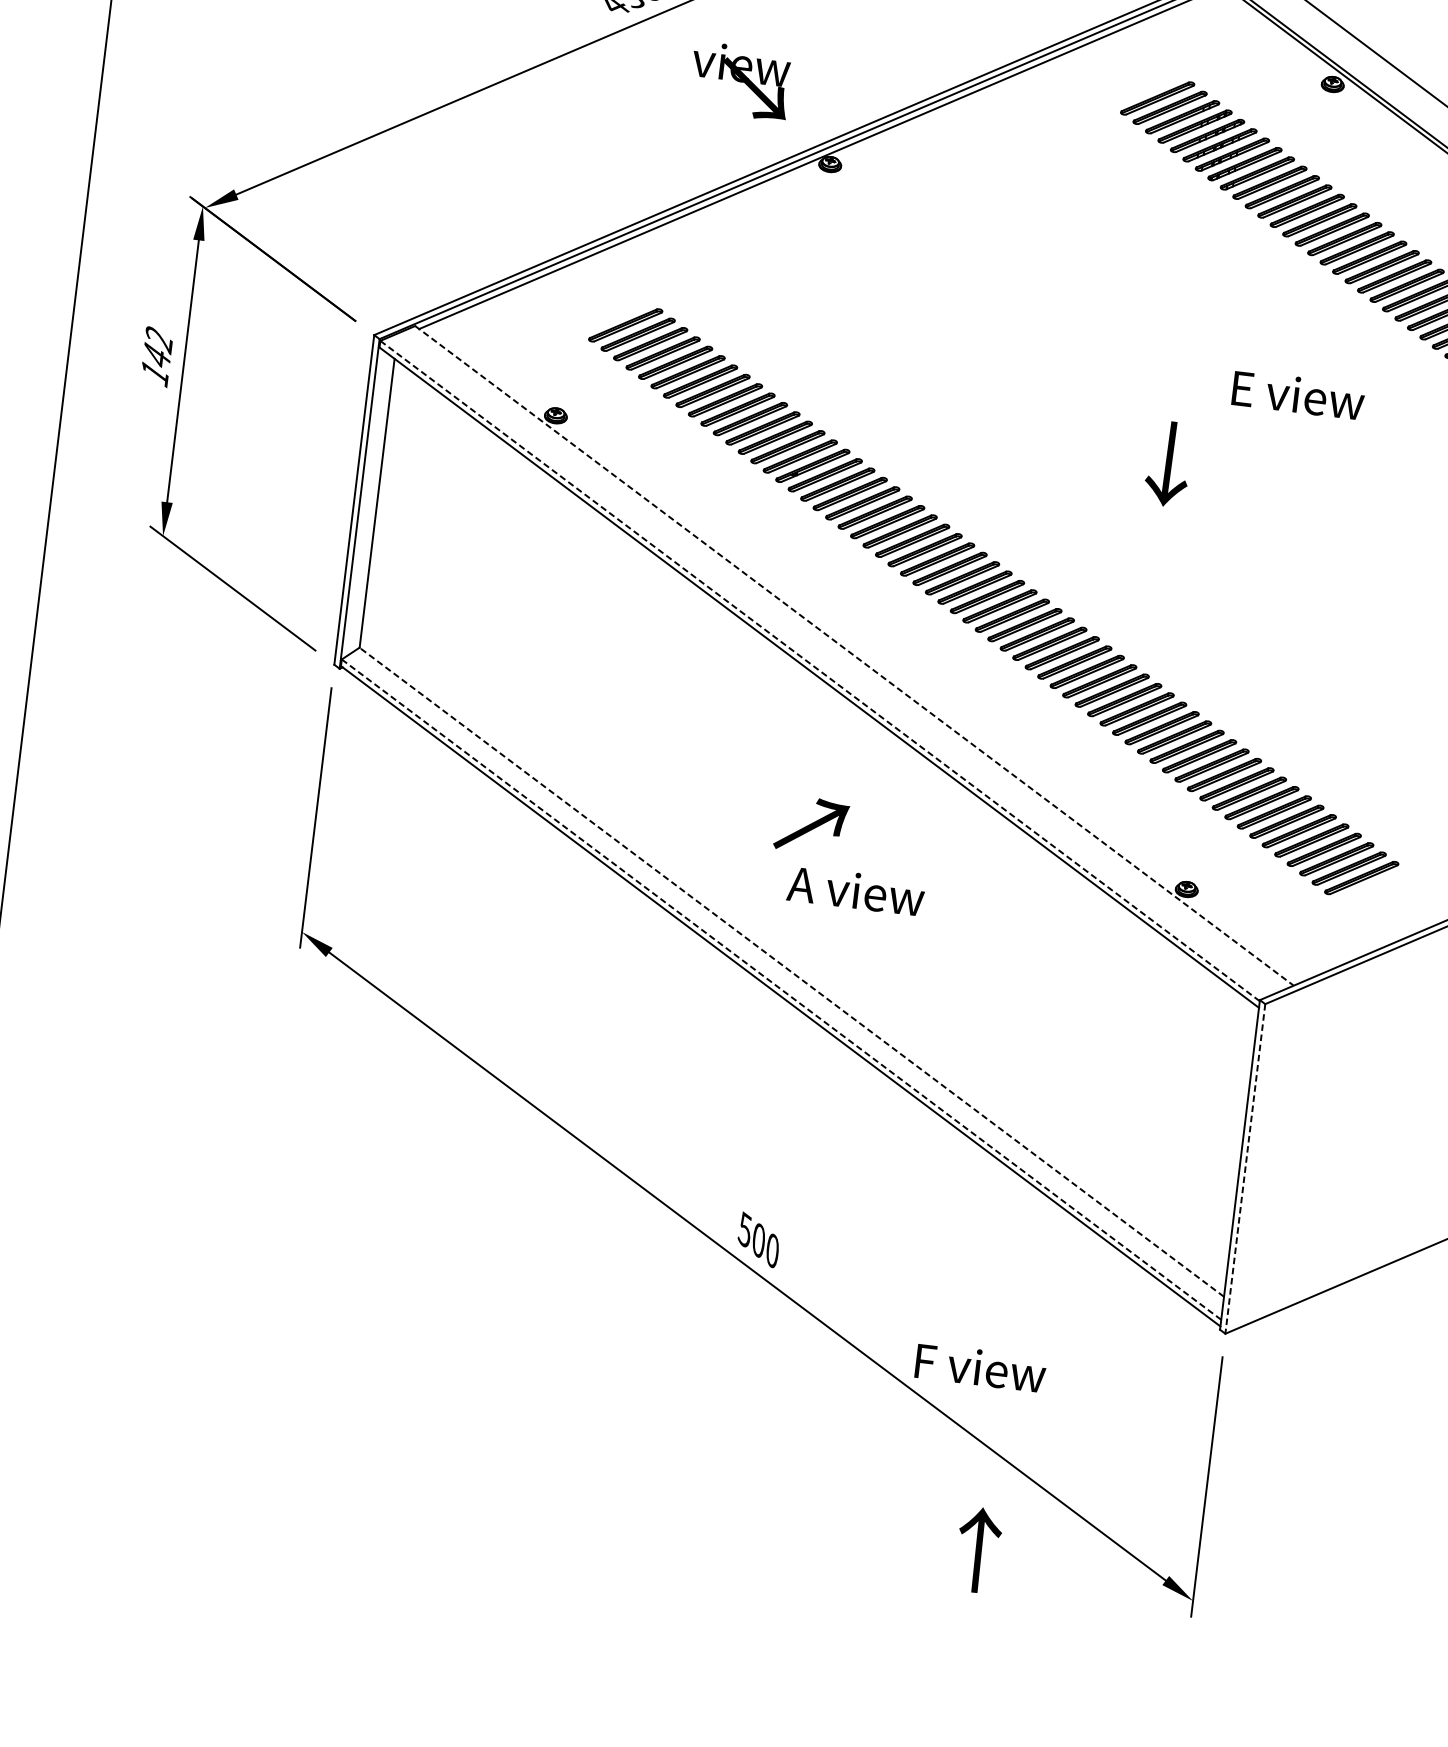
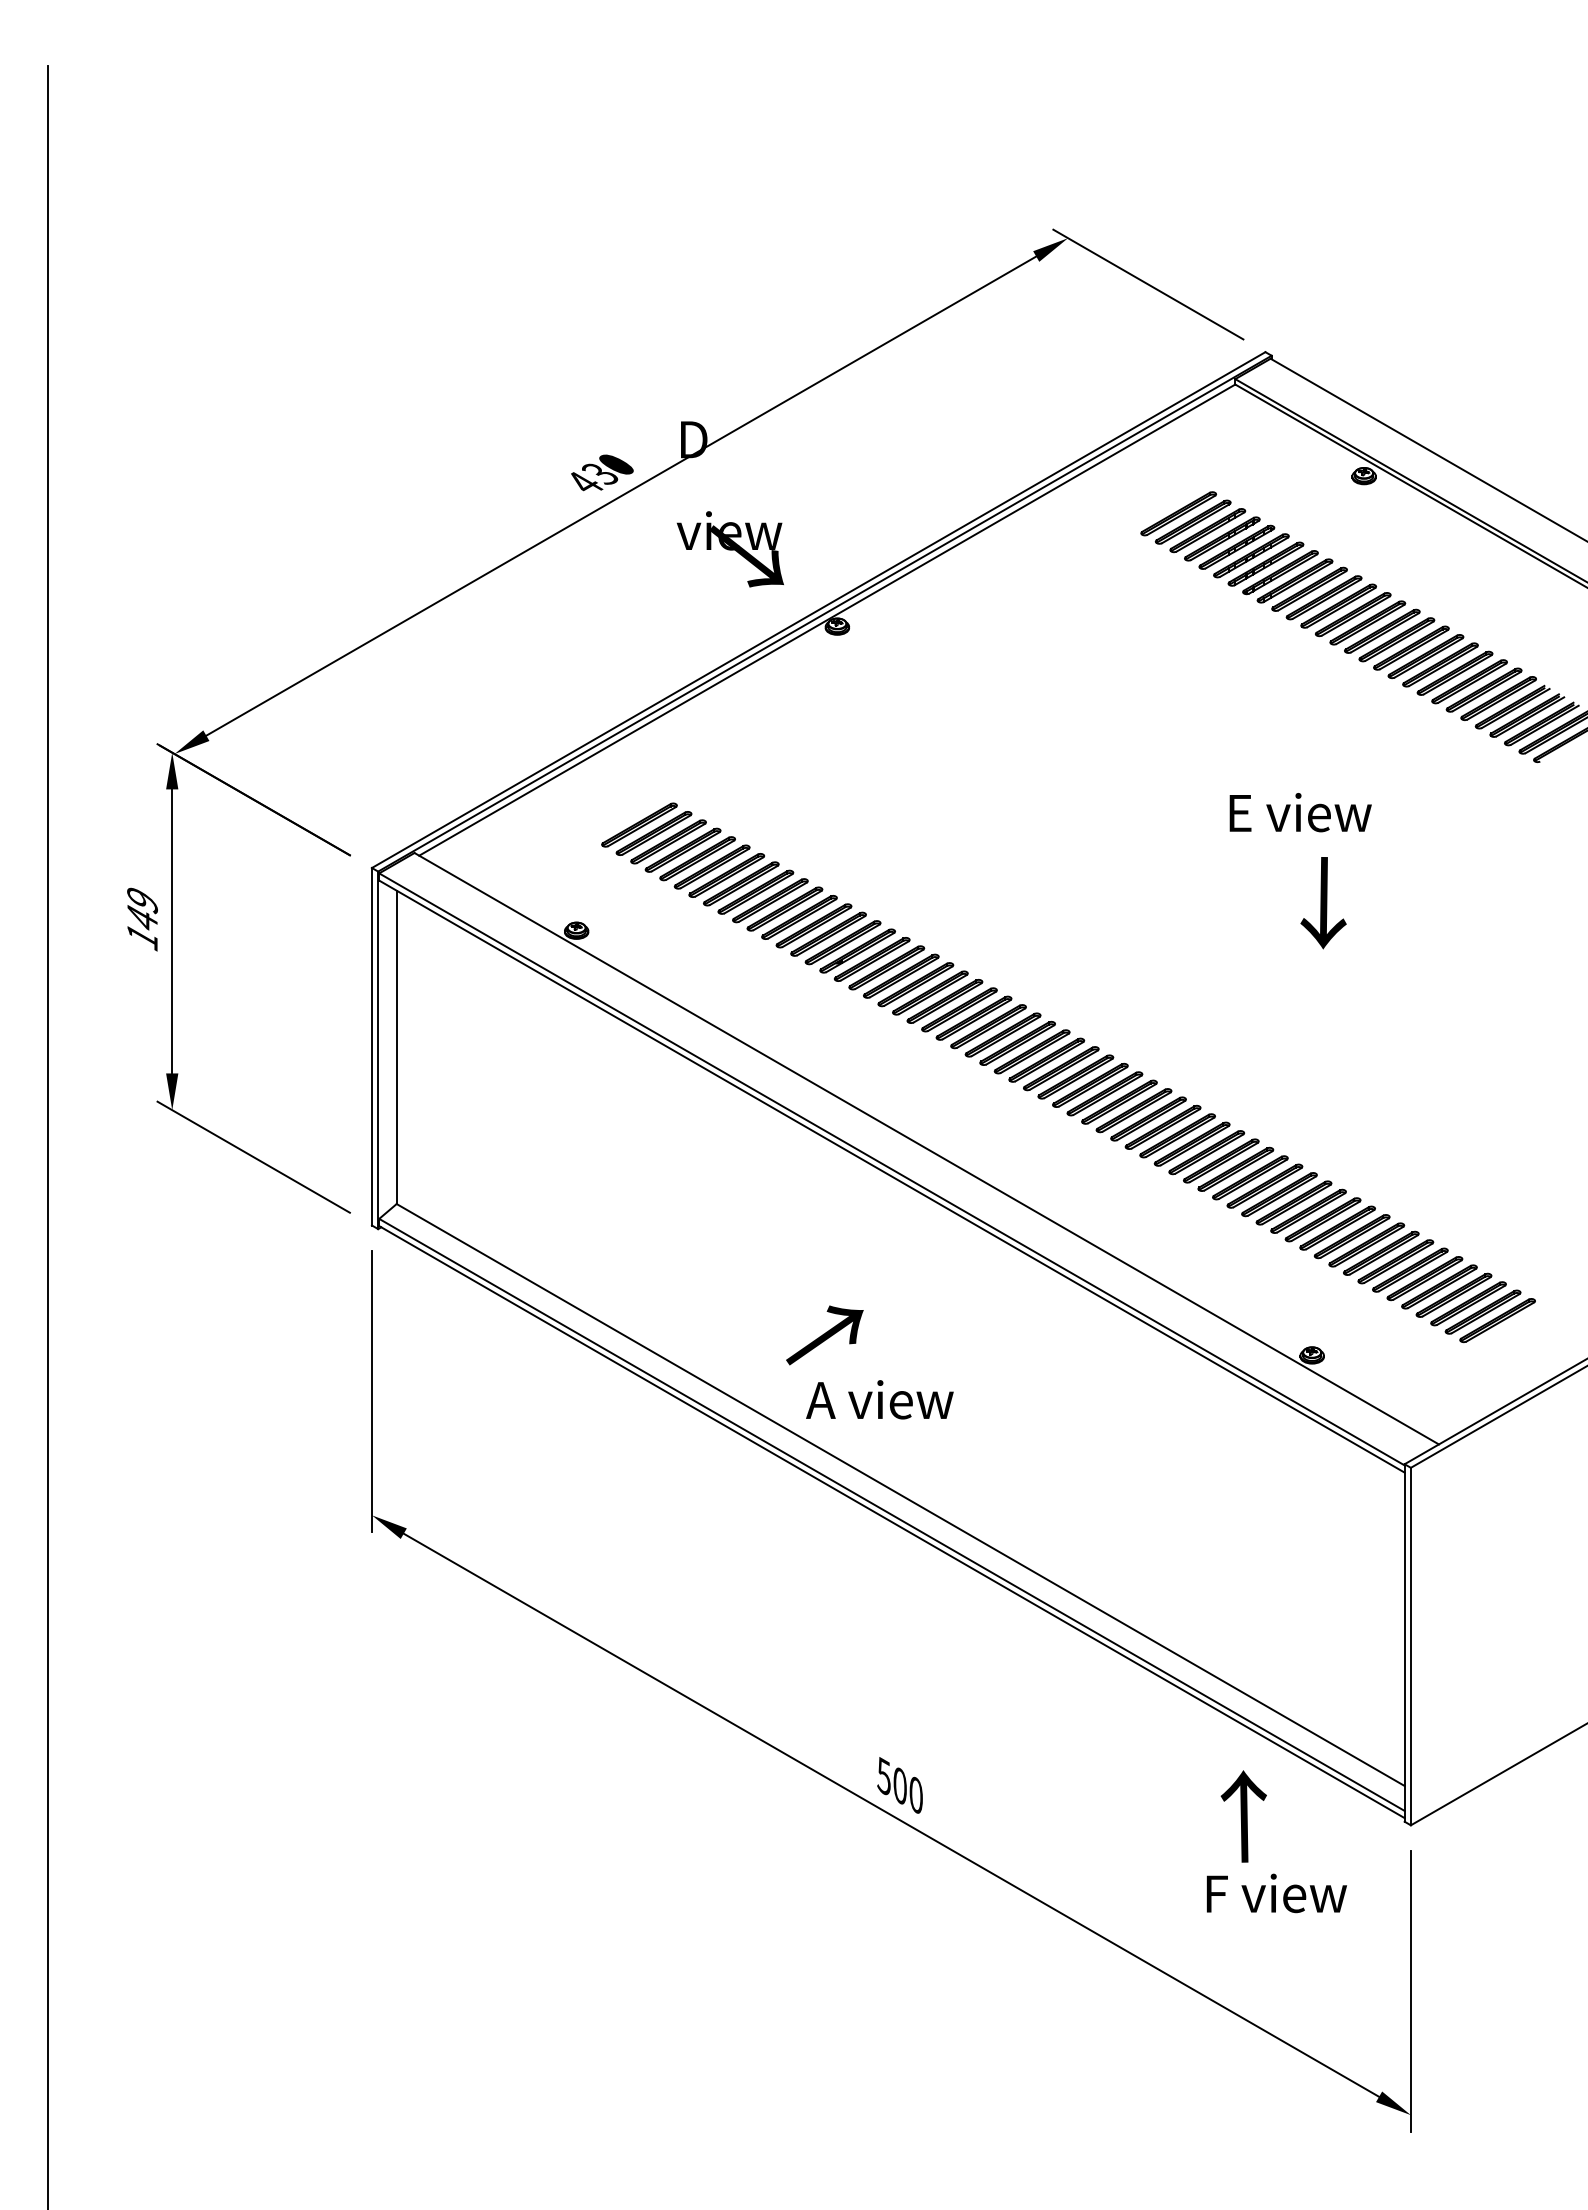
text: (158, 340) -> (142, 901), 142 -> 149
text: (1298, 395) -> (1300, 812), moved
text: (1168, 464) -> (1323, 903), moved
line: (855, 655) -> (927, 1148), dashed -> solid
line: (819, 671) -> (891, 1169), dashed -> solid
text: (811, 825) -> (824, 1335), moved
text: (855, 890) -> (879, 1399), moved
line: (791, 972) -> (900, 1495), dashed -> solid
line: (781, 989) -> (891, 1514), dashed -> solid
line: (1244, 1168) -> (1410, 1646), dashed -> solid
text: (980, 1367) -> (1276, 1893), moved
text: (978, 1550) -> (1243, 1816), moved

